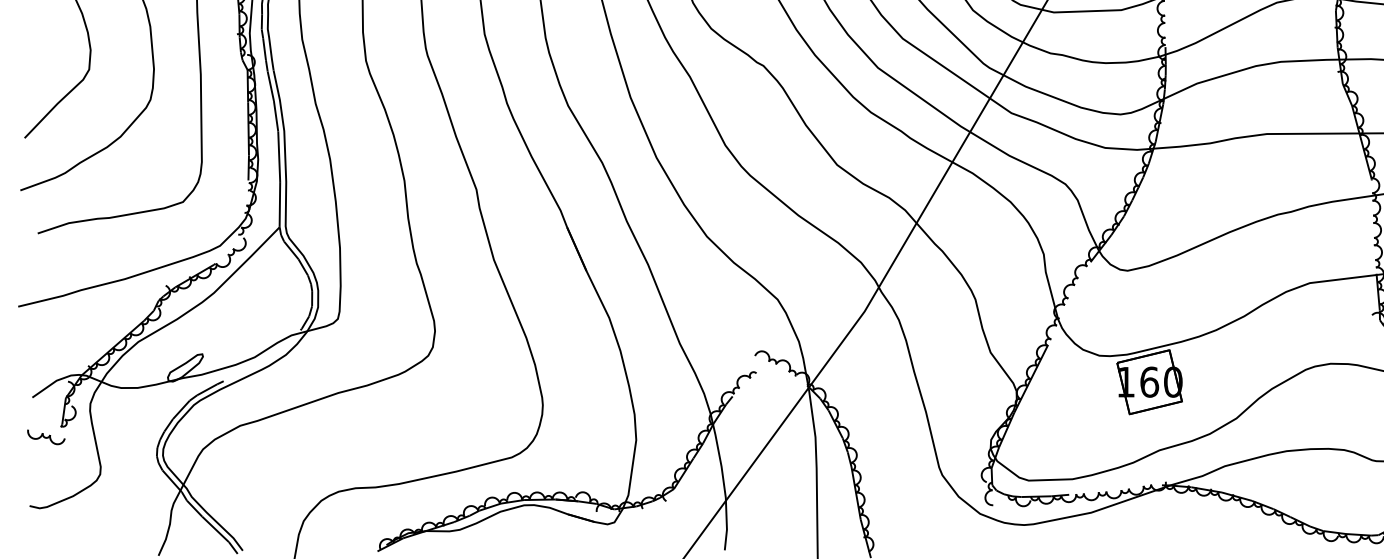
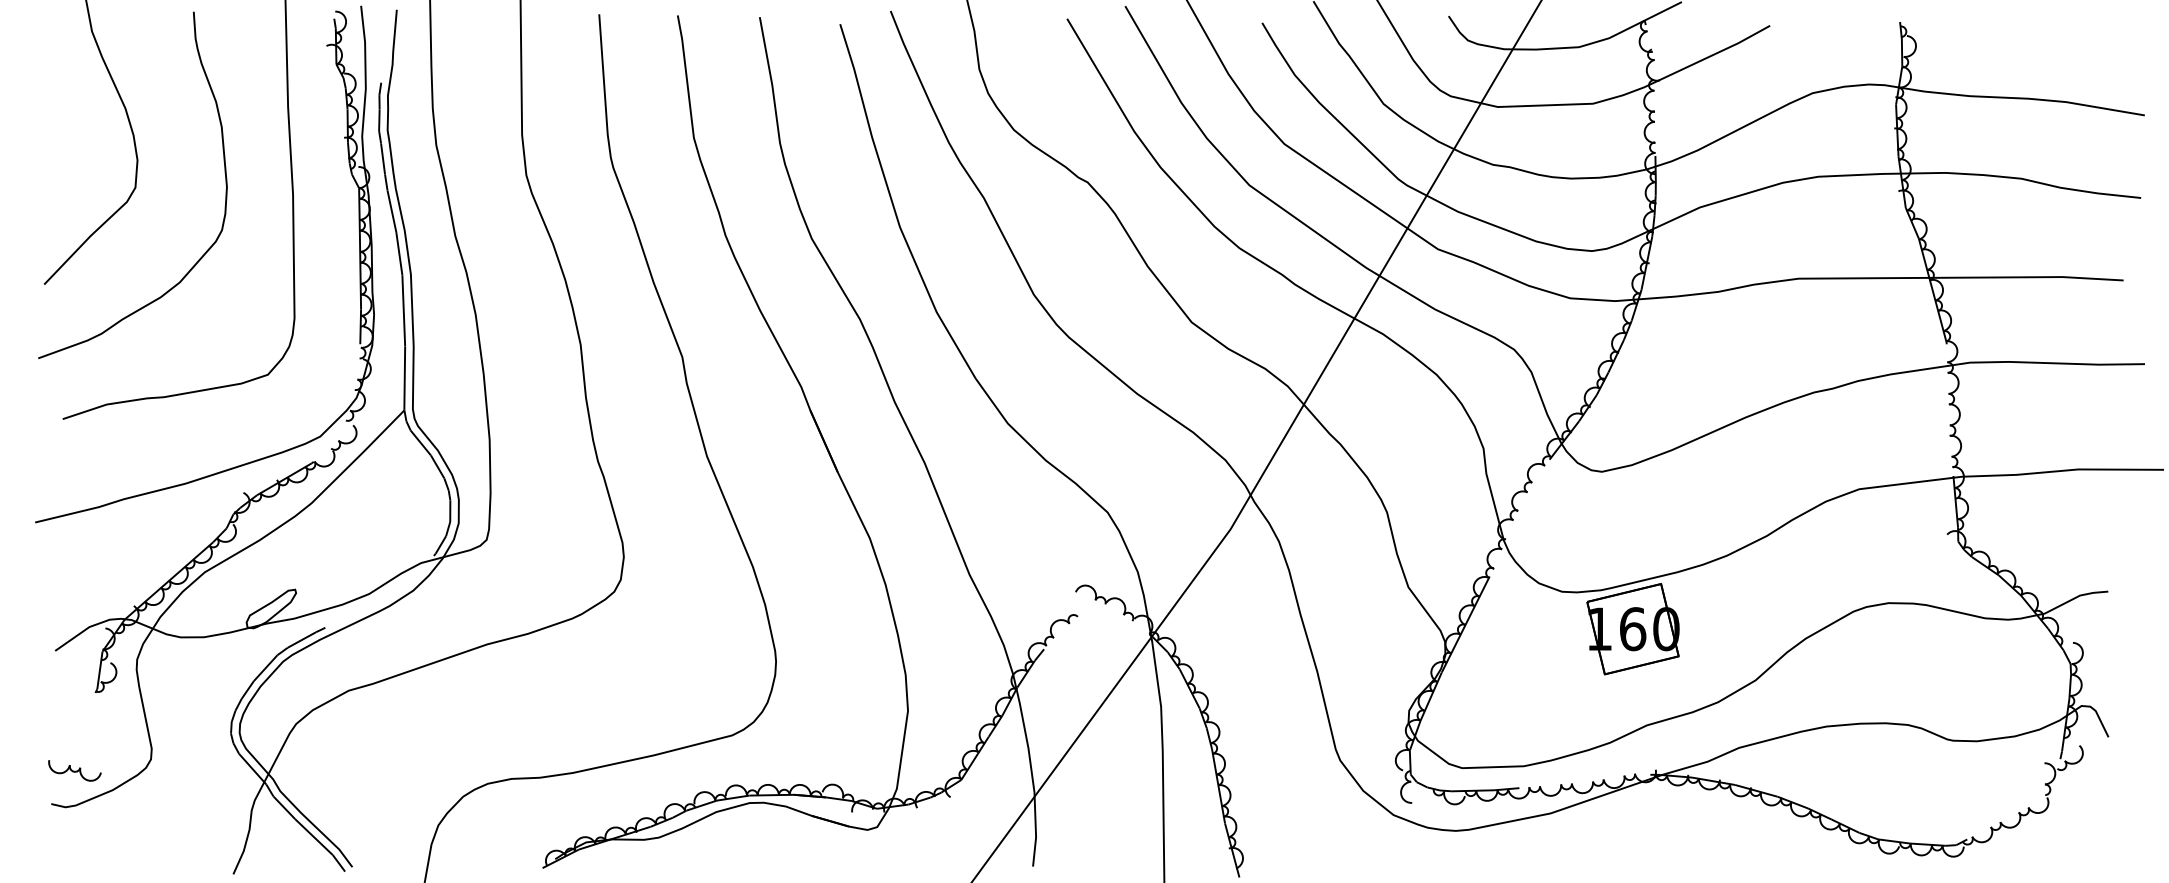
part: (46, 436) -> (74, 770), moved

